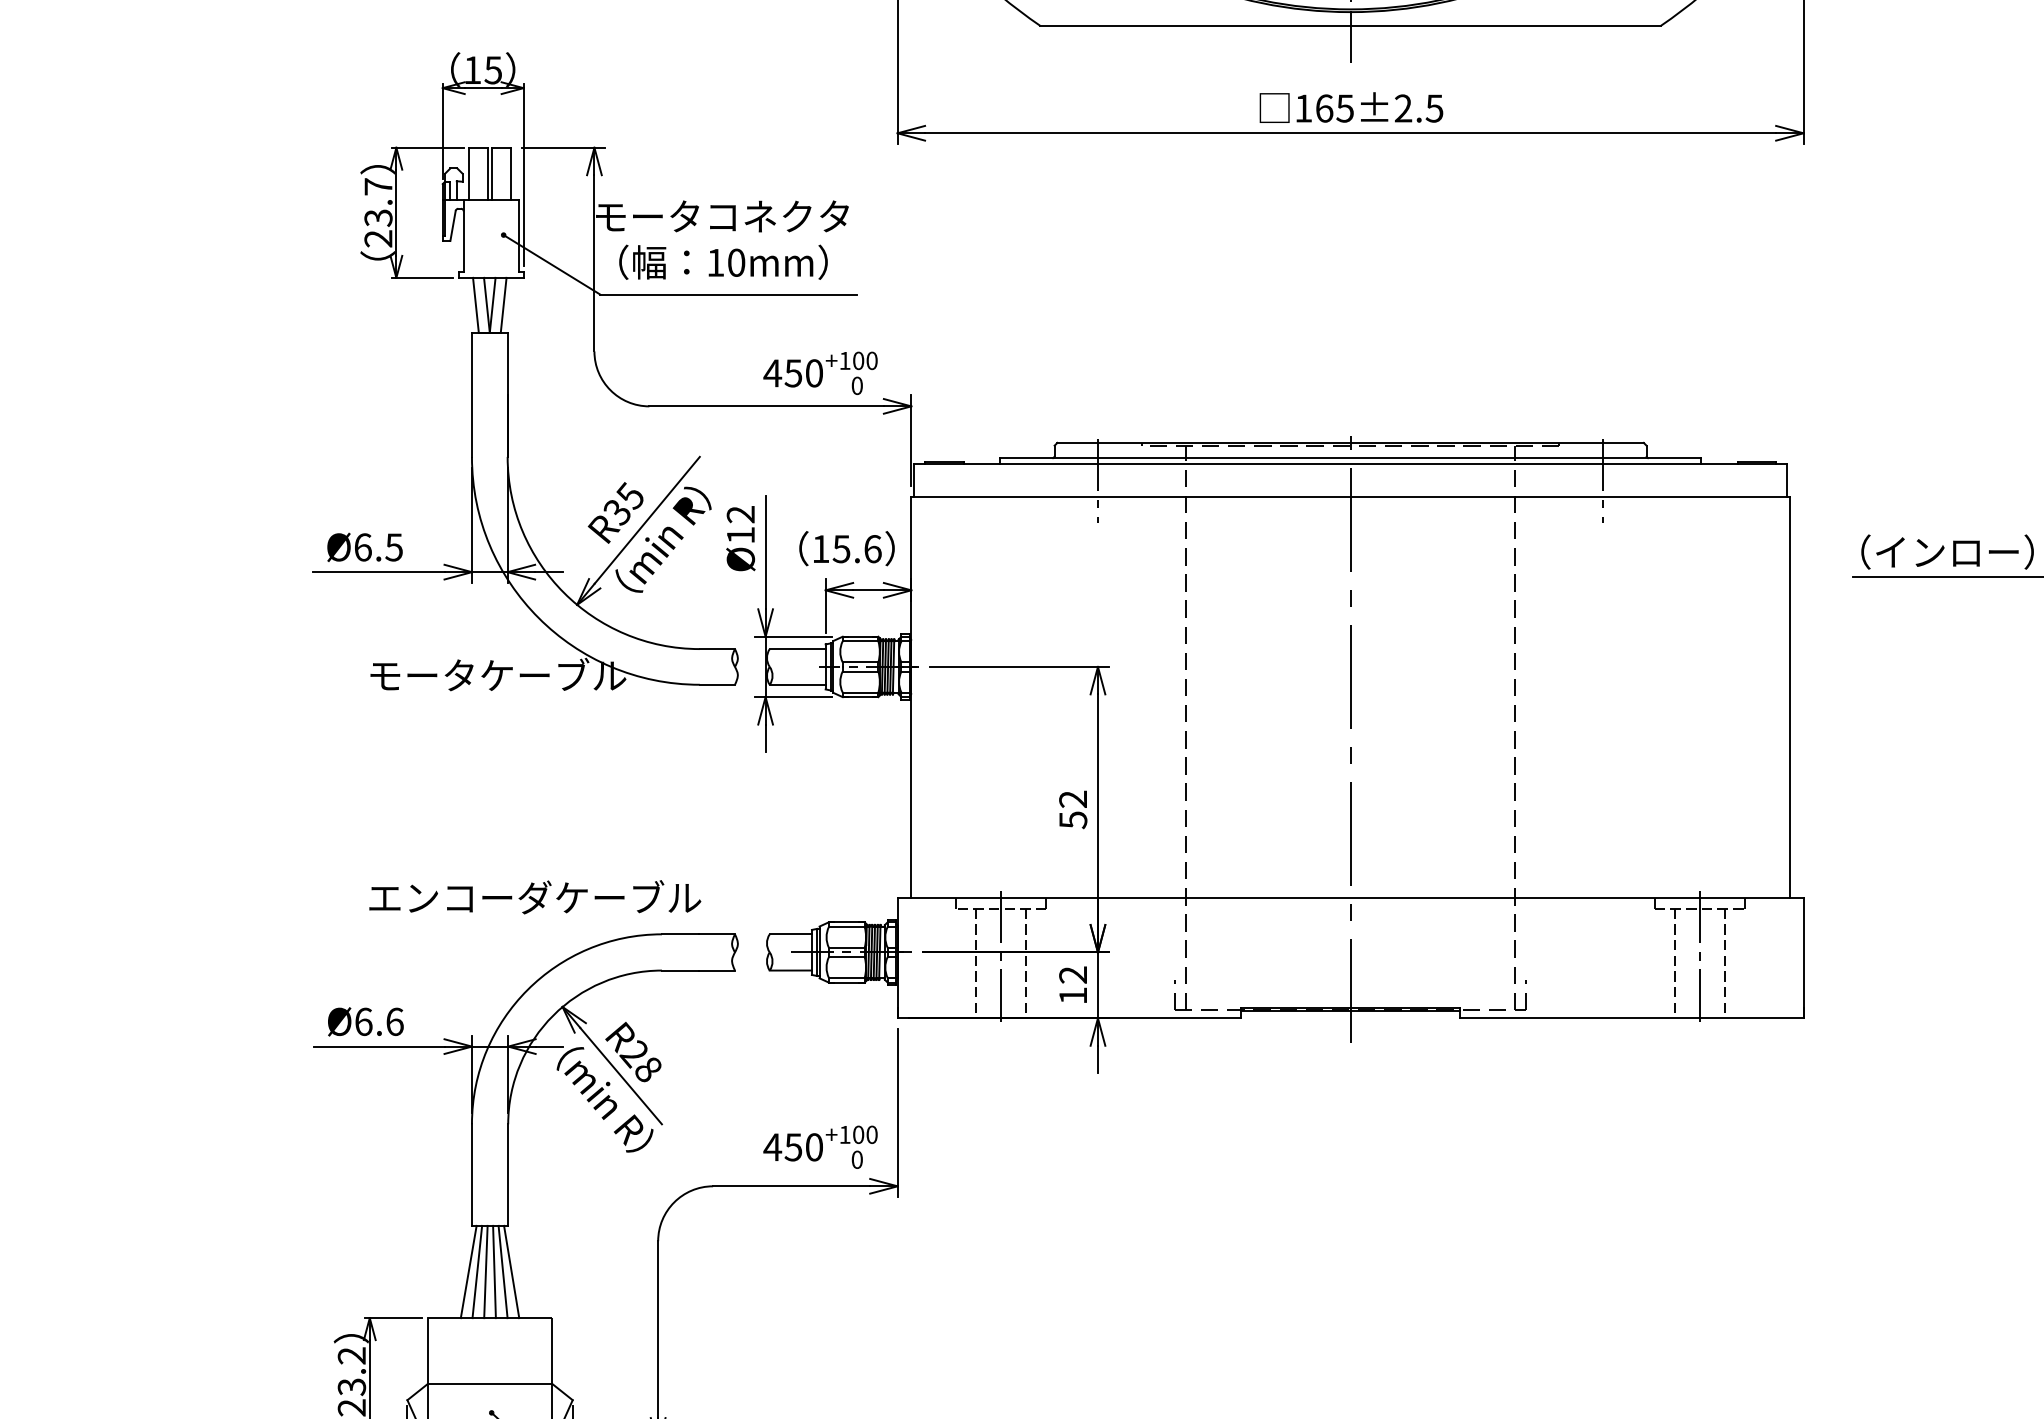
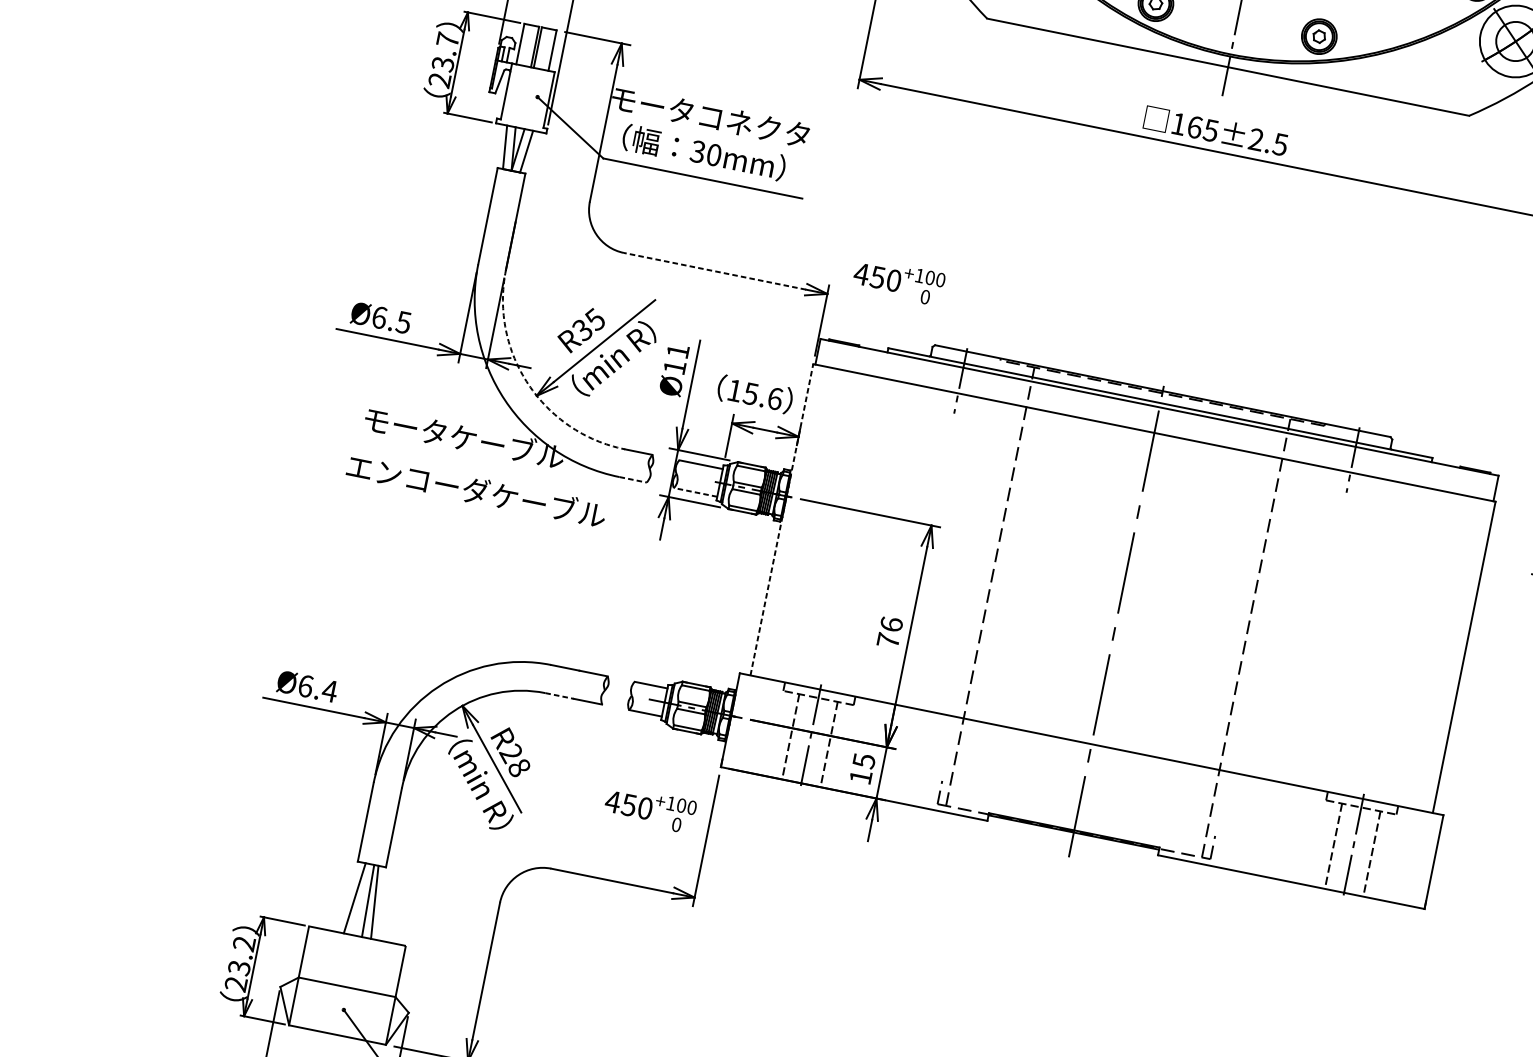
text: (715, 262) -> (697, 151), 10mm -> 30mm
text: (820, 372) -> (898, 281), moved
line: (766, 406) -> (714, 271), solid -> dashed
text: (740, 514) -> (677, 351), Ø12 -> Ø11
arc: (563, 592) -> (528, 384), solid -> dashed
line: (717, 684) -> (633, 479), solid -> dashed
line: (797, 684) -> (695, 492), solid -> dashed
line: (911, 696) -> (782, 519), solid -> dashed
text: (1073, 809) -> (890, 632), 52 -> 76
text: (535, 897) -> (476, 490), moved
line: (680, 970) -> (559, 695), solid -> dashed
text: (1073, 975) -> (864, 761), 12 -> 15
text: (394, 1021) -> (329, 690), Ø6.6 -> Ø6.4
text: (820, 1146) -> (650, 808), moved
line: (468, 1271) -> (348, 896), removed
line: (485, 1271) -> (361, 899), removed
line: (511, 1271) -> (381, 903), removed

